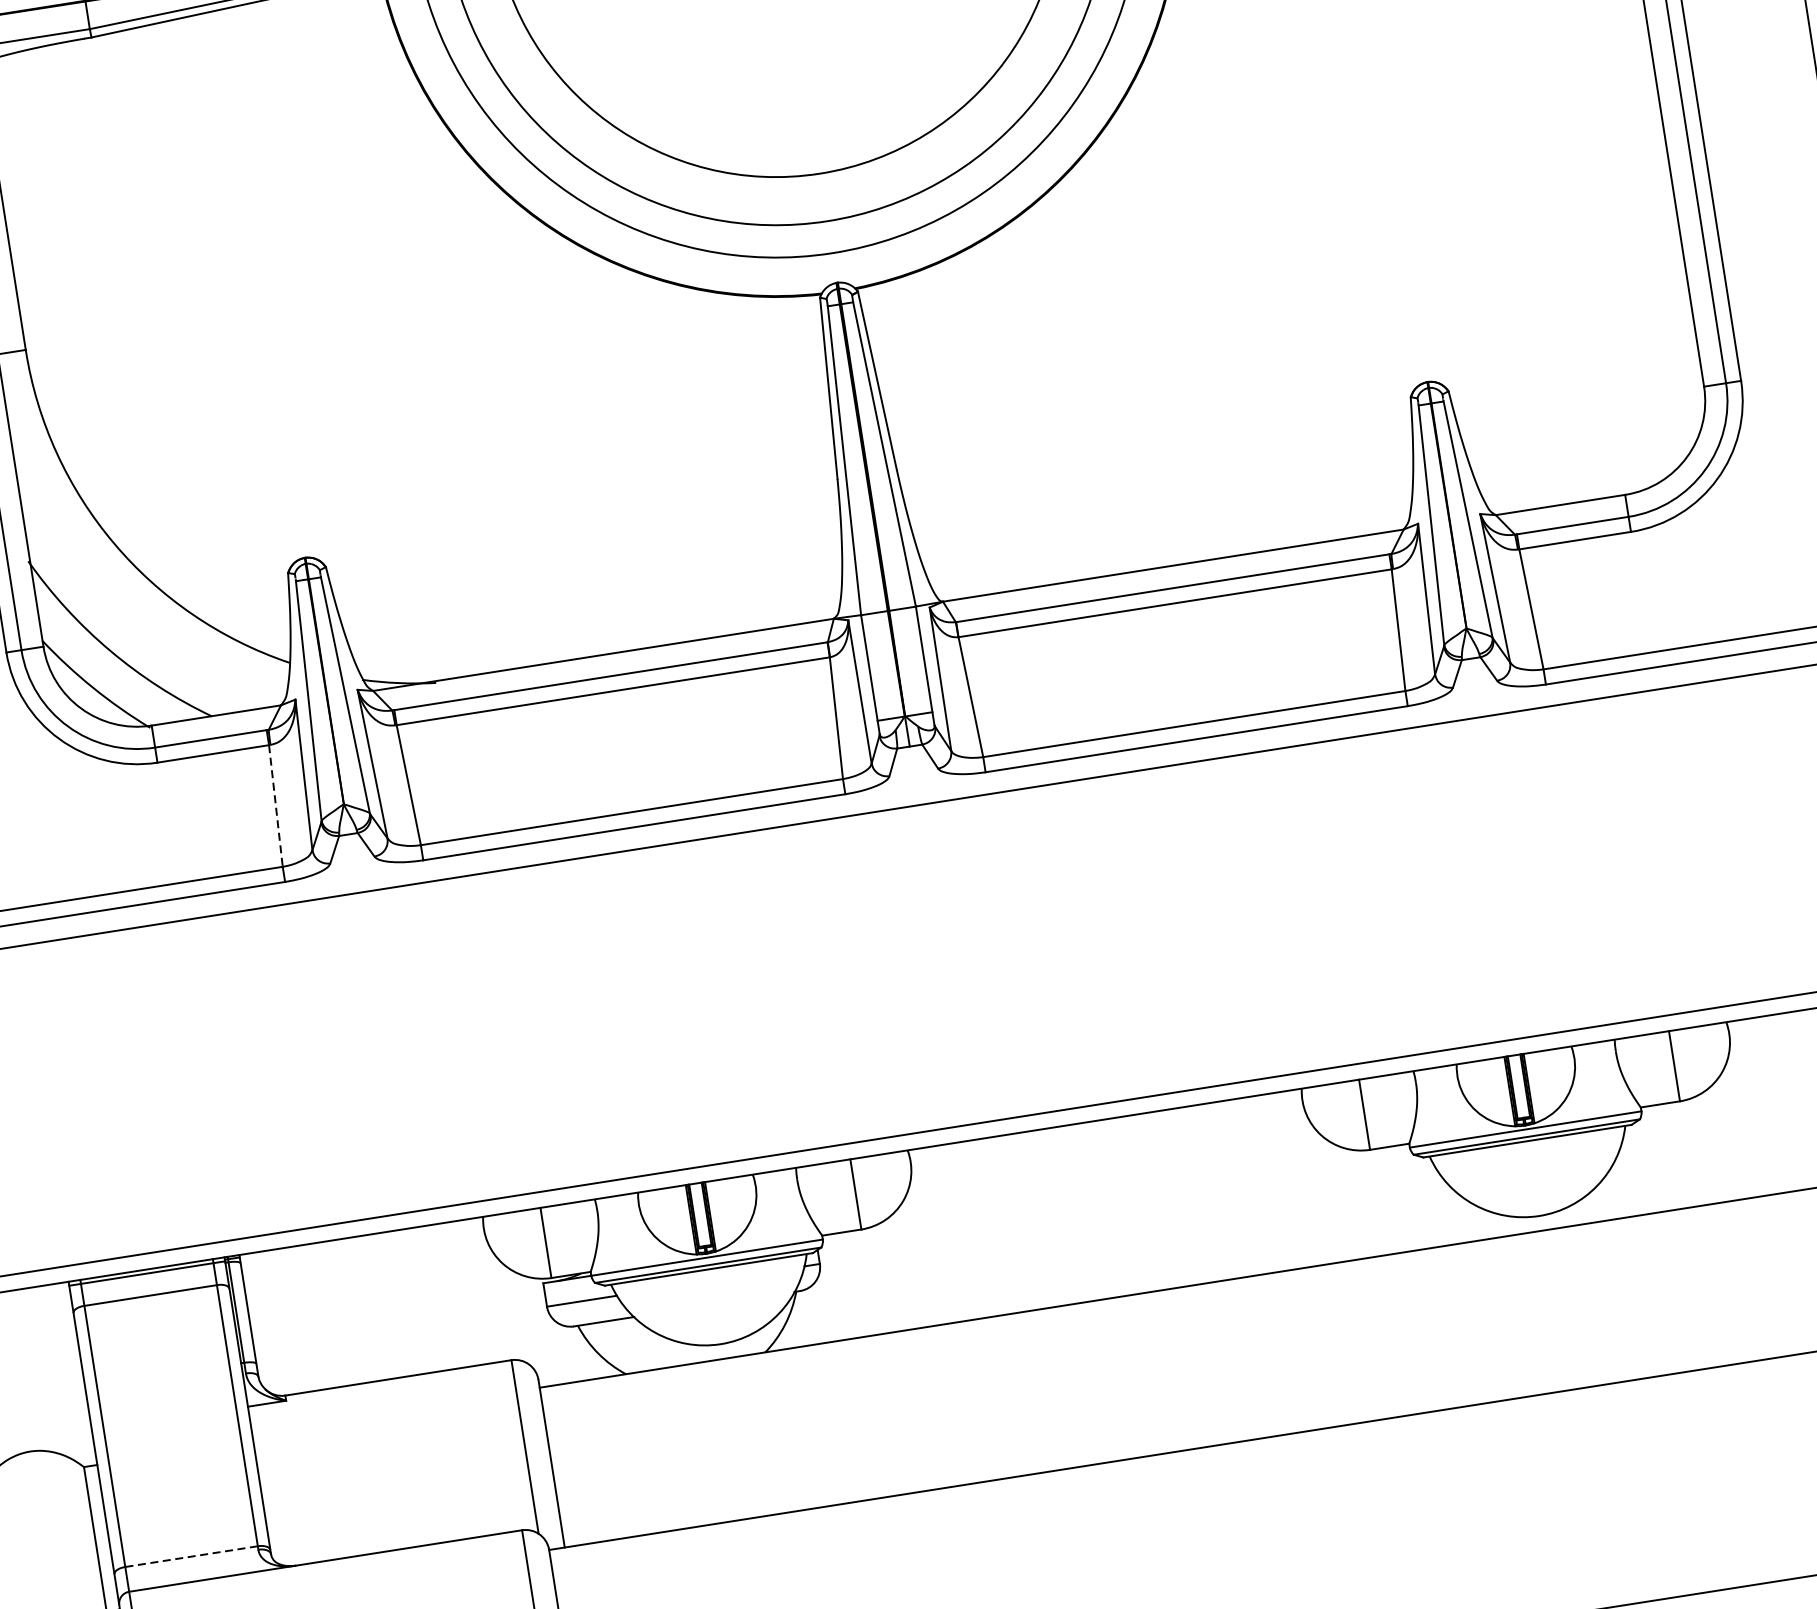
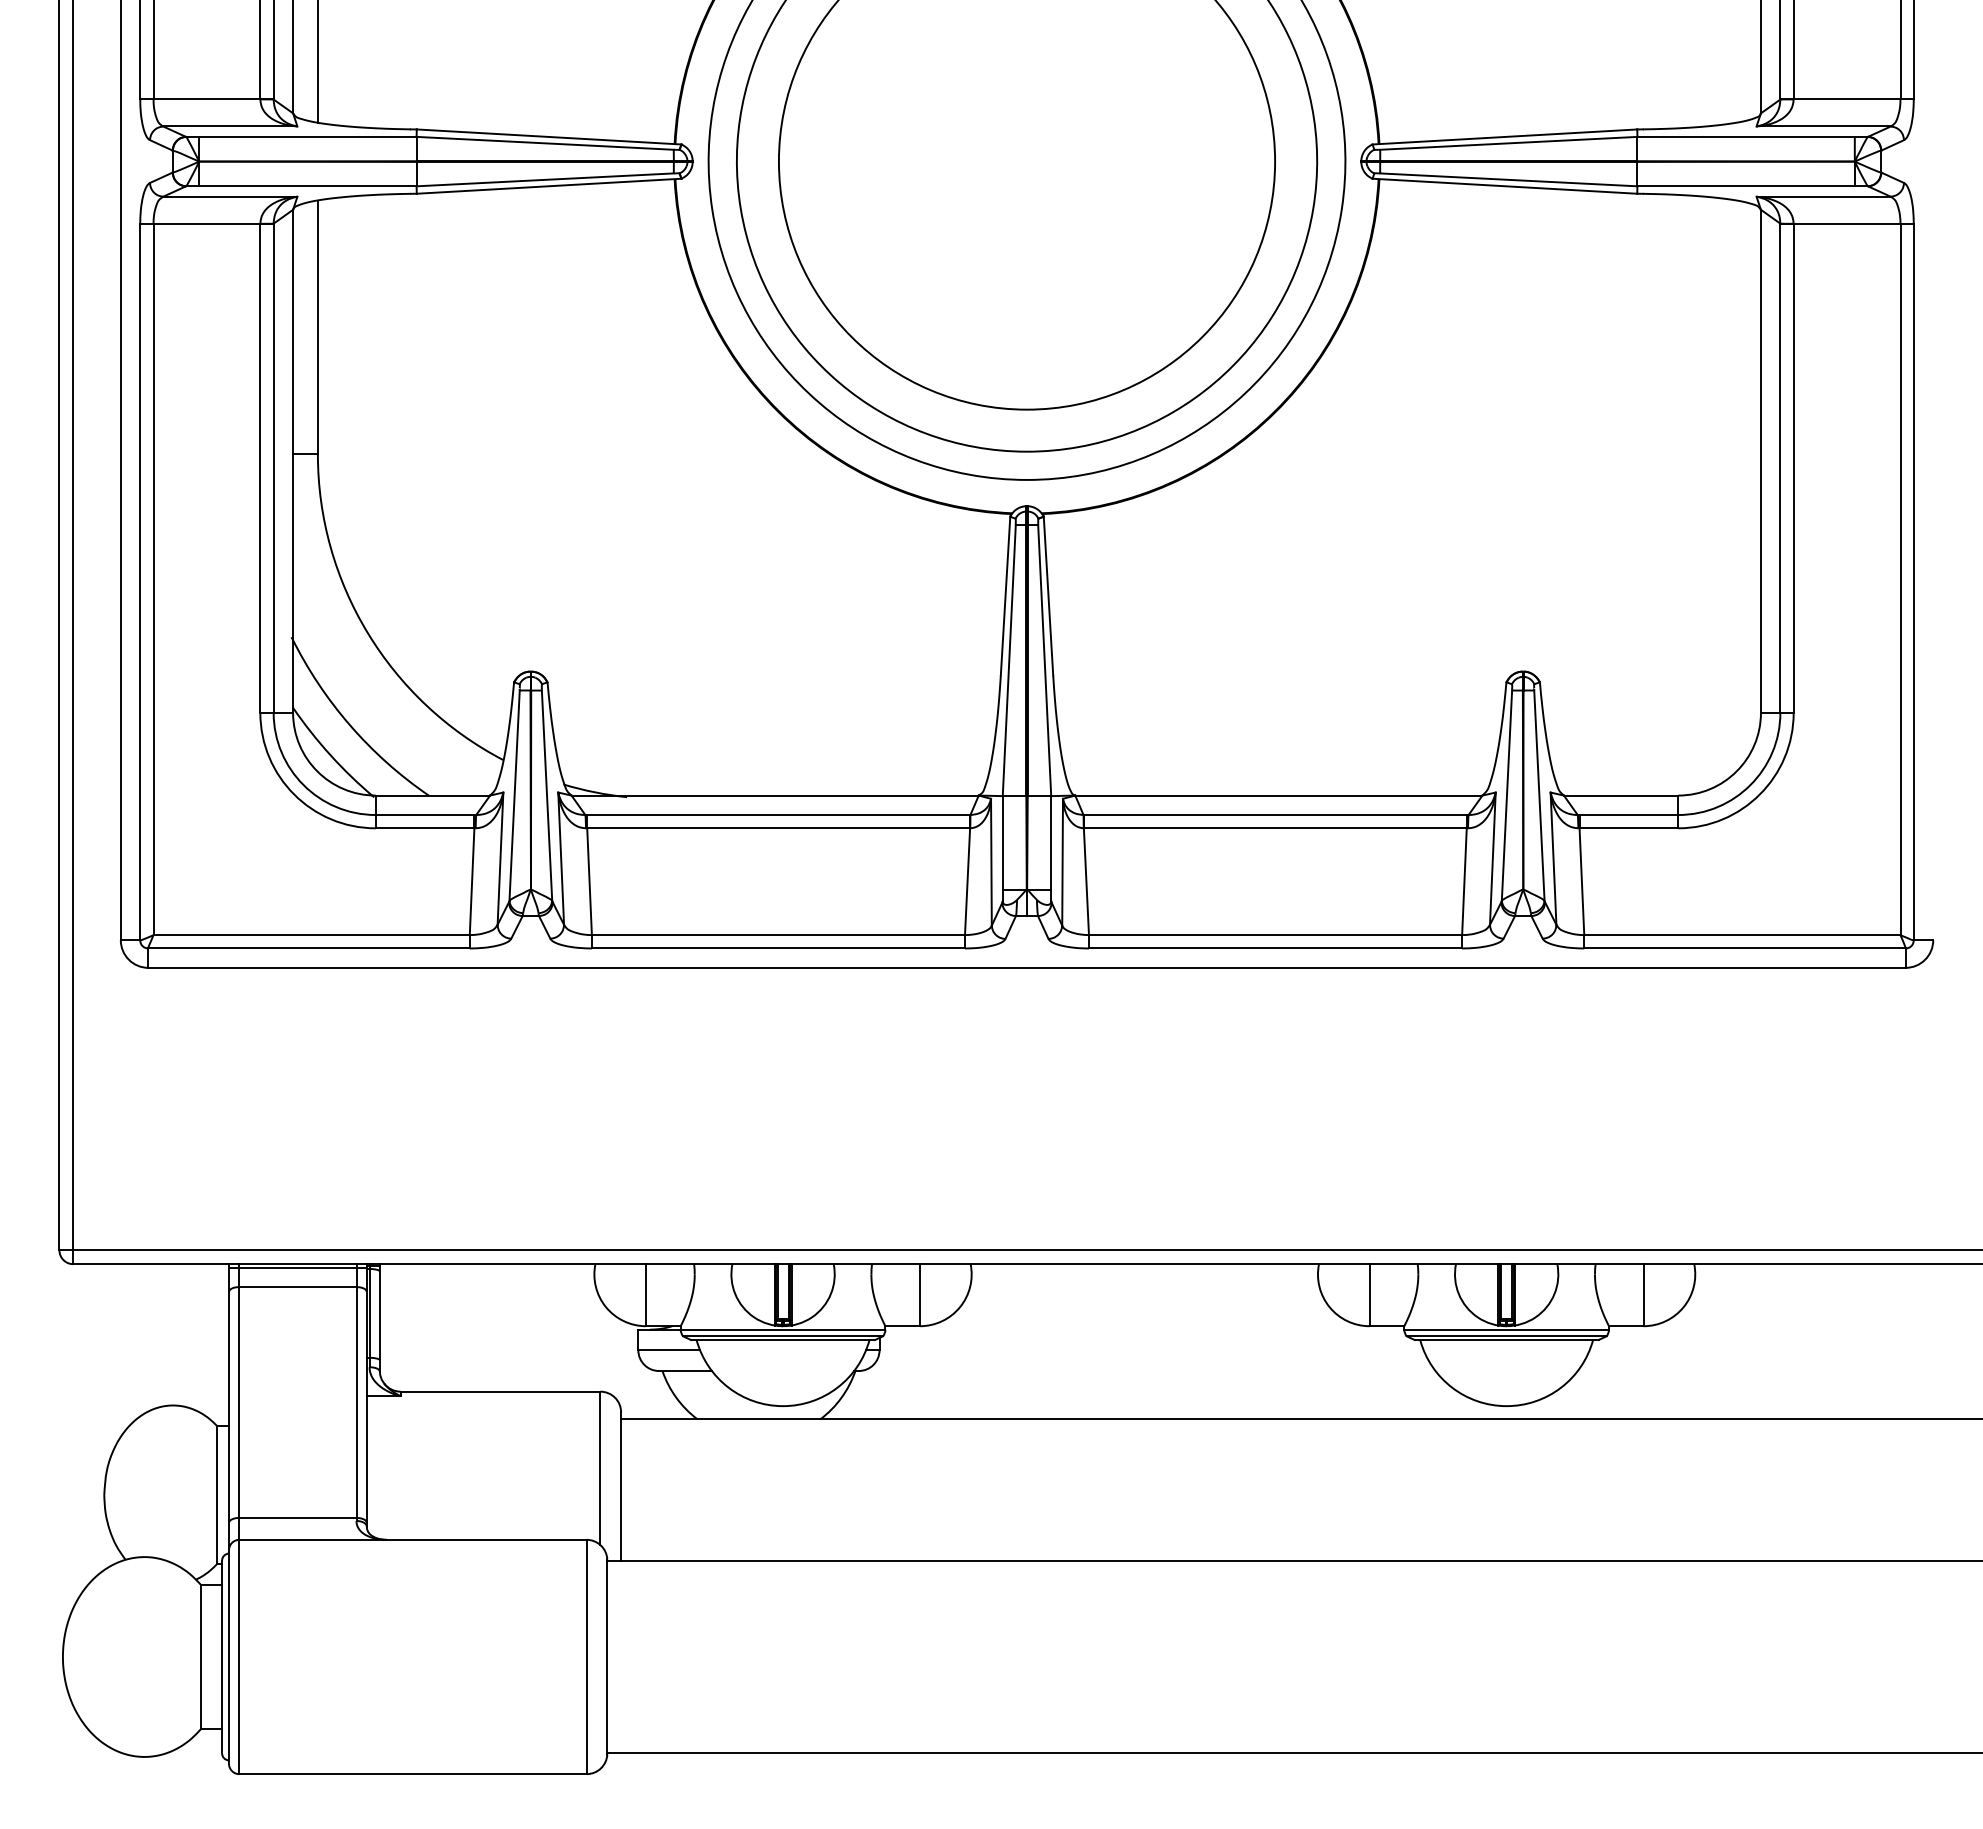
line: (276, 806) -> (472, 882), dashed -> solid
line: (191, 1556) -> (297, 1517), dashed -> solid

